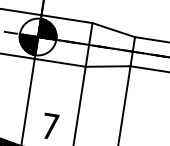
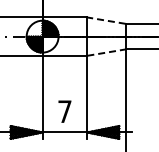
line: (113, 29) -> (106, 20), solid -> dashed
line: (109, 66) -> (107, 52), solid -> dashed

